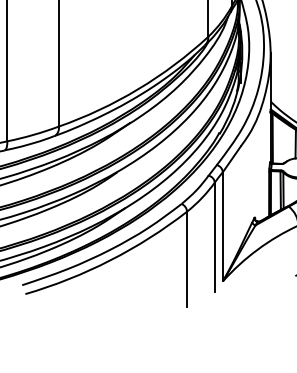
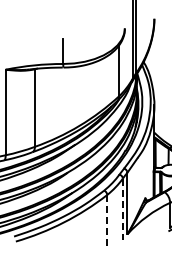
line: (214, 237) -> (122, 209), solid -> dashed
line: (187, 258) -> (107, 221), solid -> dashed

